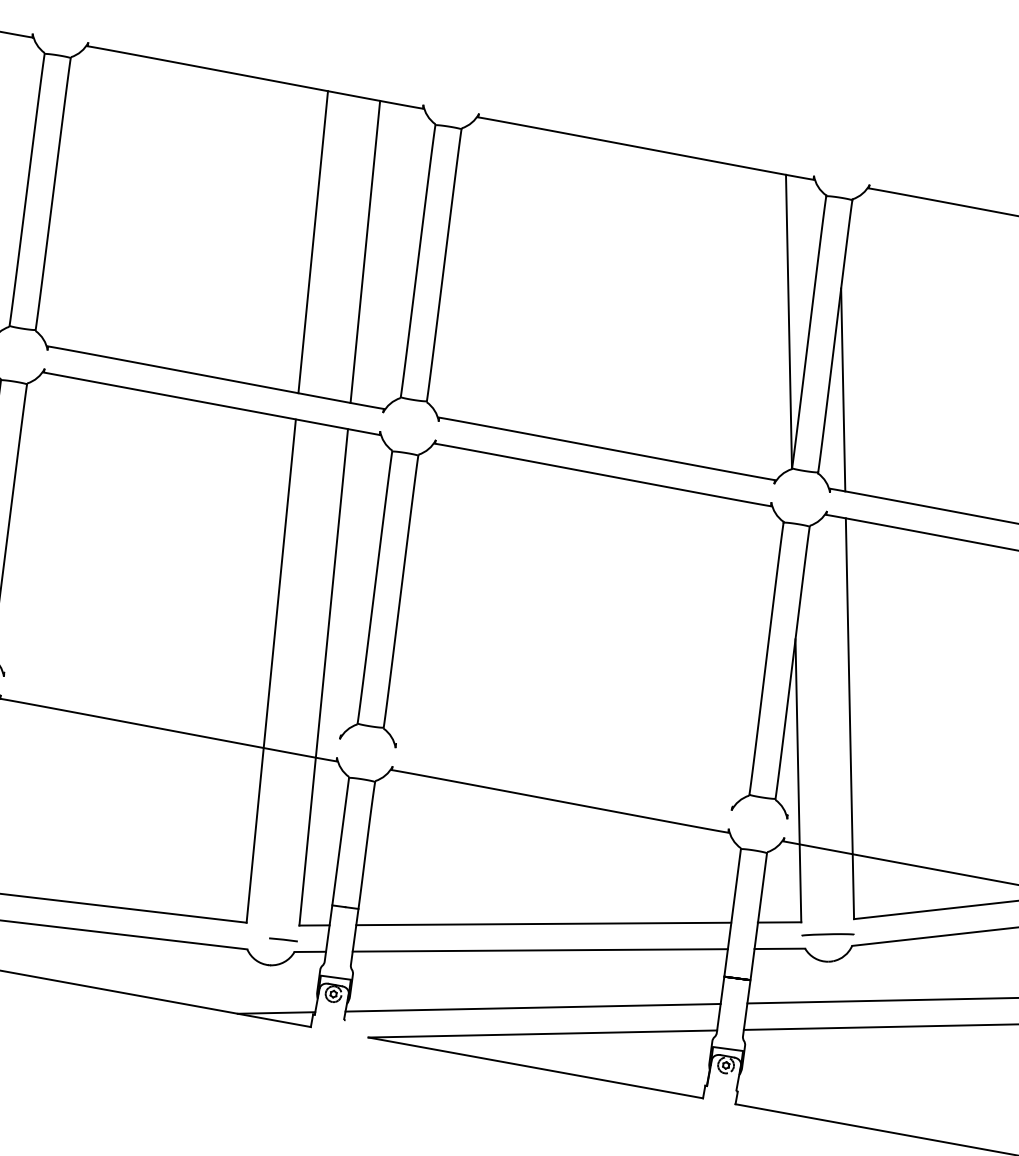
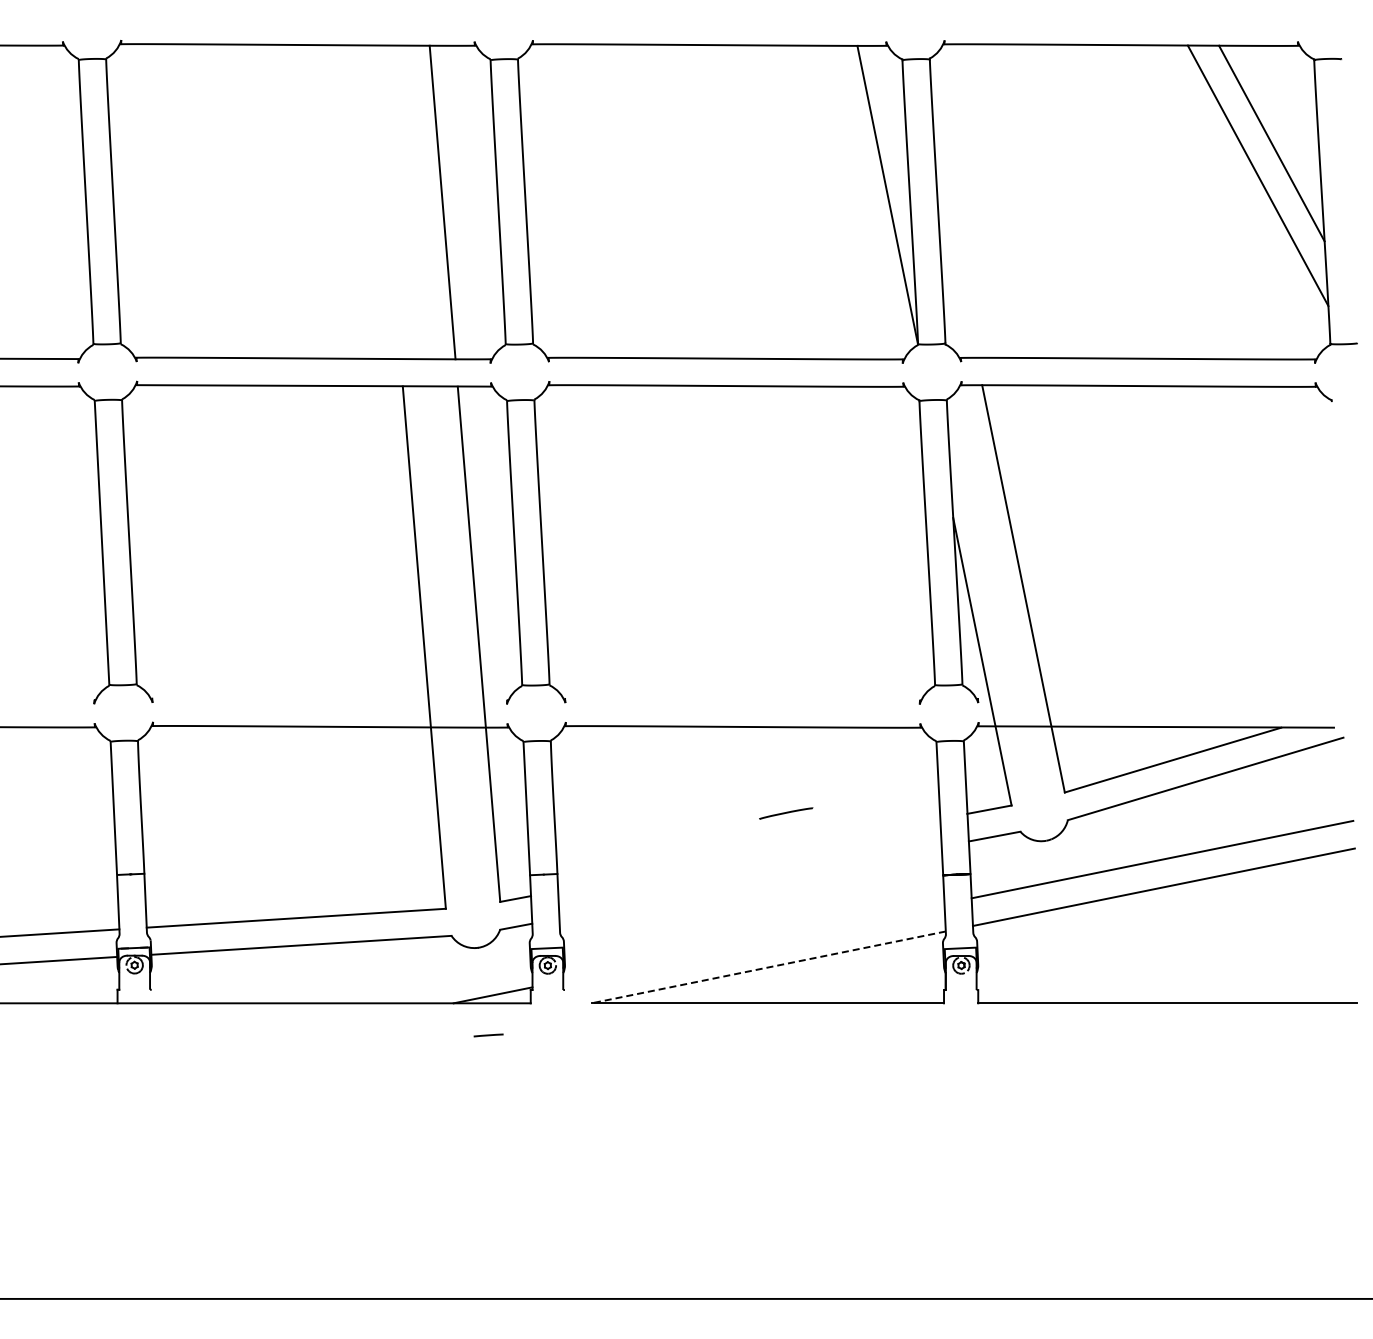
line: (313, 242) -> (387, 202), removed
line: (843, 389) -> (955, 254), removed
line: (544, 923) -> (749, 854), removed
line: (828, 935) -> (786, 813), moved
line: (283, 939) -> (488, 1035), moved
line: (540, 950) -> (750, 882), removed
line: (532, 1007) -> (753, 942), removed
line: (542, 1034) -> (768, 967), solid -> dashed

